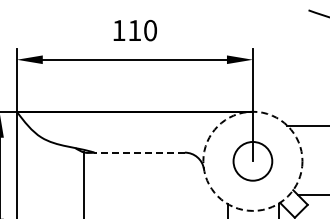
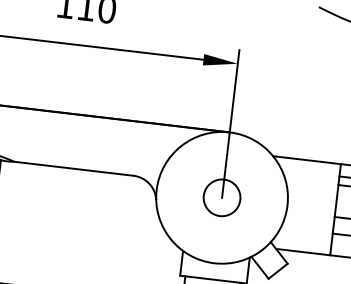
line: (139, 152) -> (73, 168), dashed -> solid
circle: (252, 160) -> (221, 196), dashed -> solid
circle: (252, 161) -> (221, 197), size x0.71

